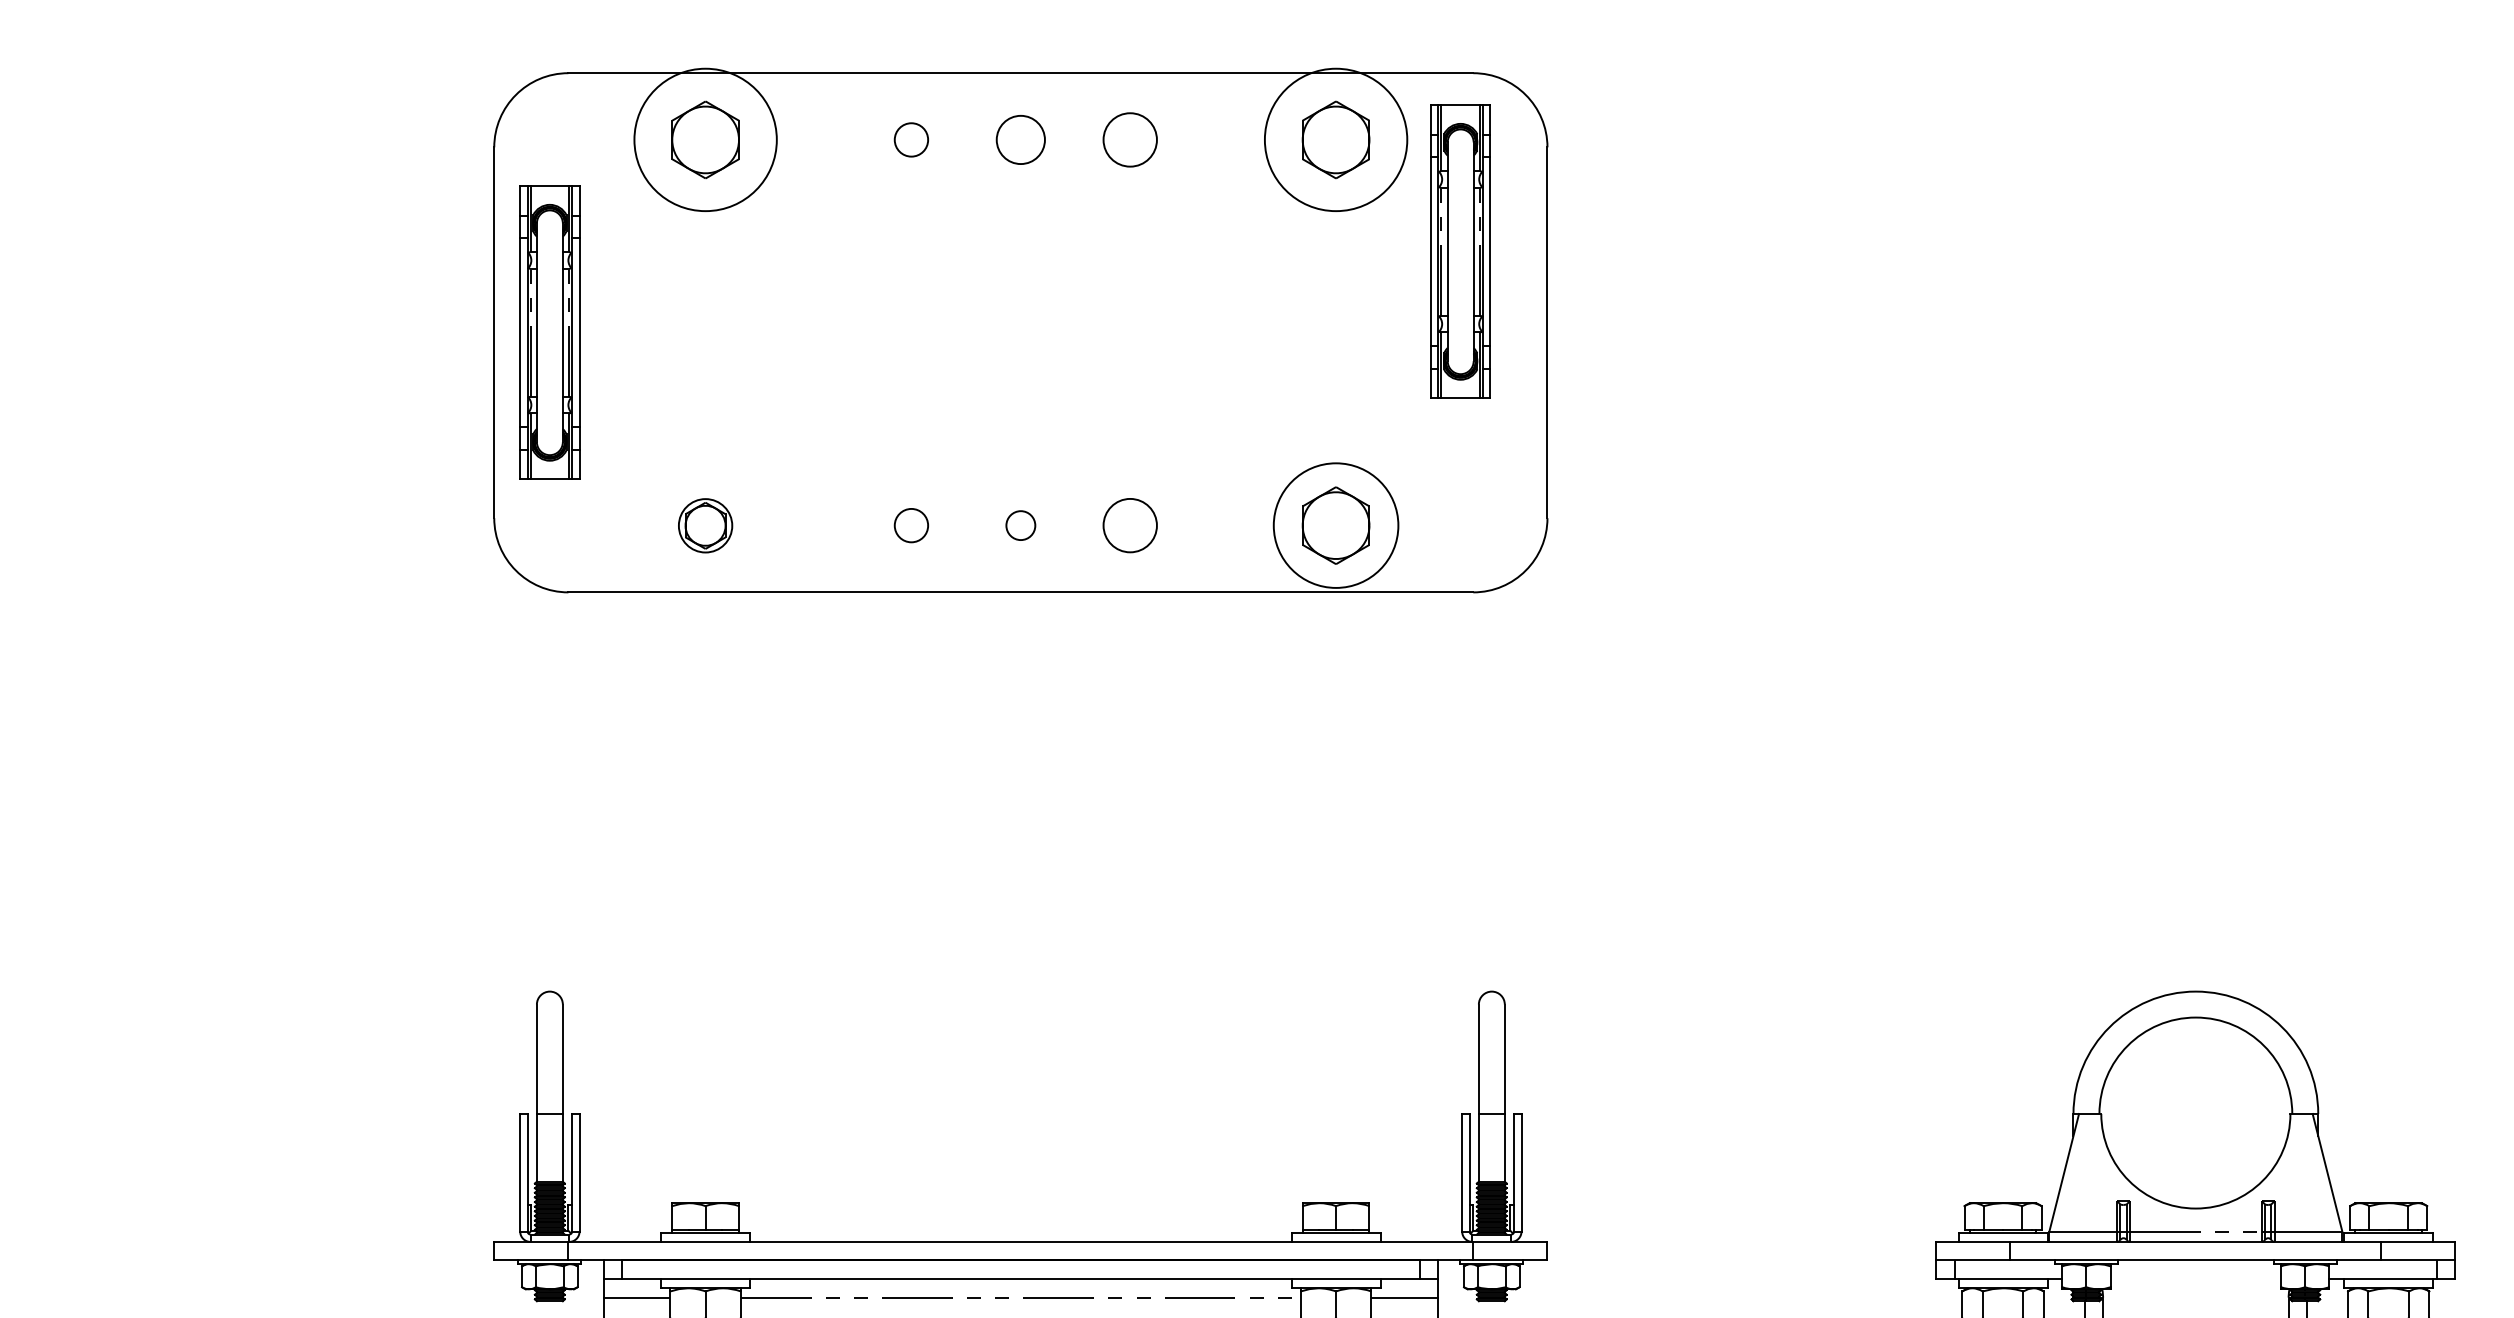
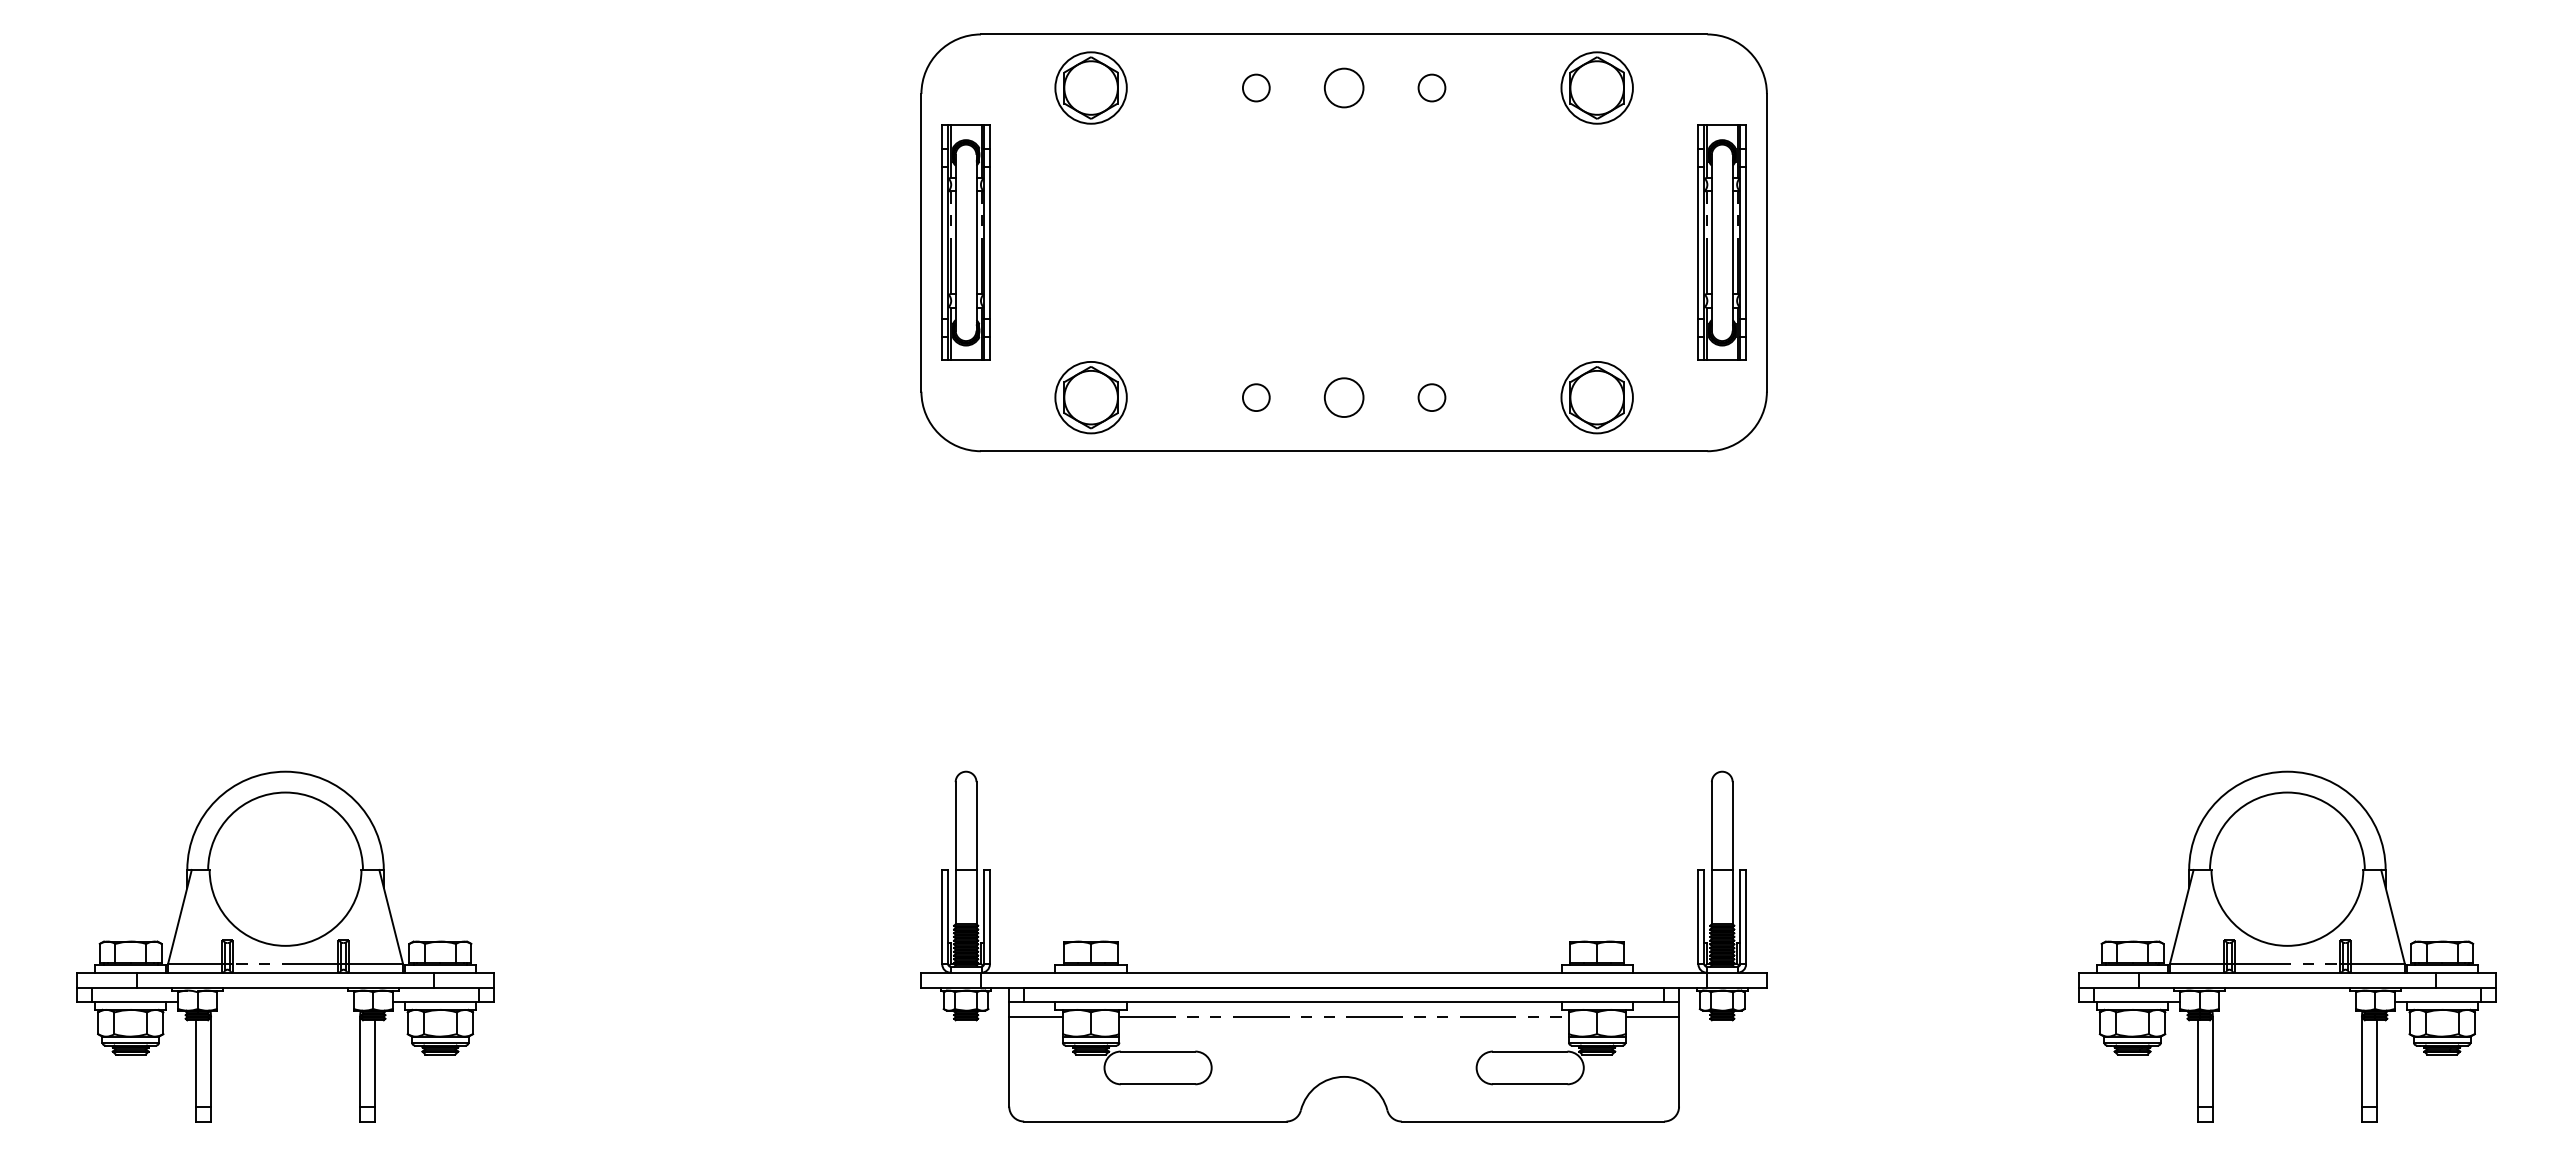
circle: (704, 139) -> (1090, 87), size x0.62
circle: (1129, 139) -> (1431, 87), size x0.62
circle: (1335, 139) -> (1596, 87), size x0.62
part: (1459, 251) -> (1721, 242), moved
part: (704, 525) -> (1090, 397), size x1.67
circle: (1020, 525) -> (1343, 397), size x1.67
circle: (1129, 525) -> (1431, 397), size x0.62
circle: (1335, 525) -> (1596, 397), size x0.71

